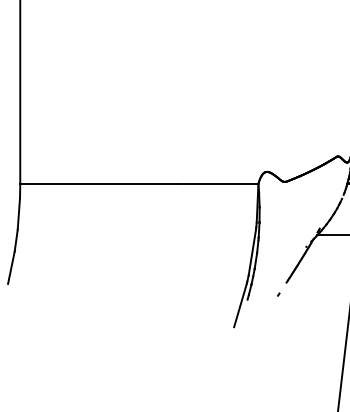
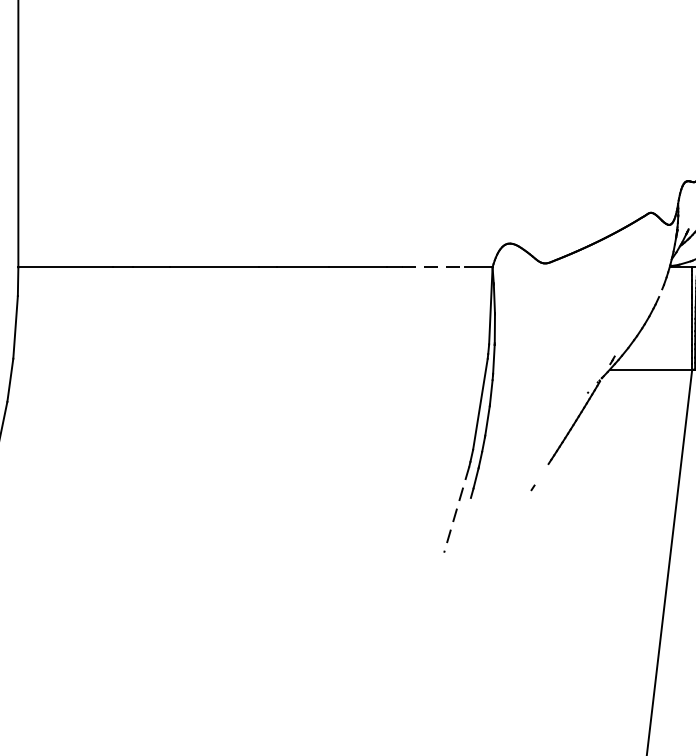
line: (228, 183) -> (432, 266), solid -> dashed
line: (240, 305) -> (456, 509), solid -> dashed

